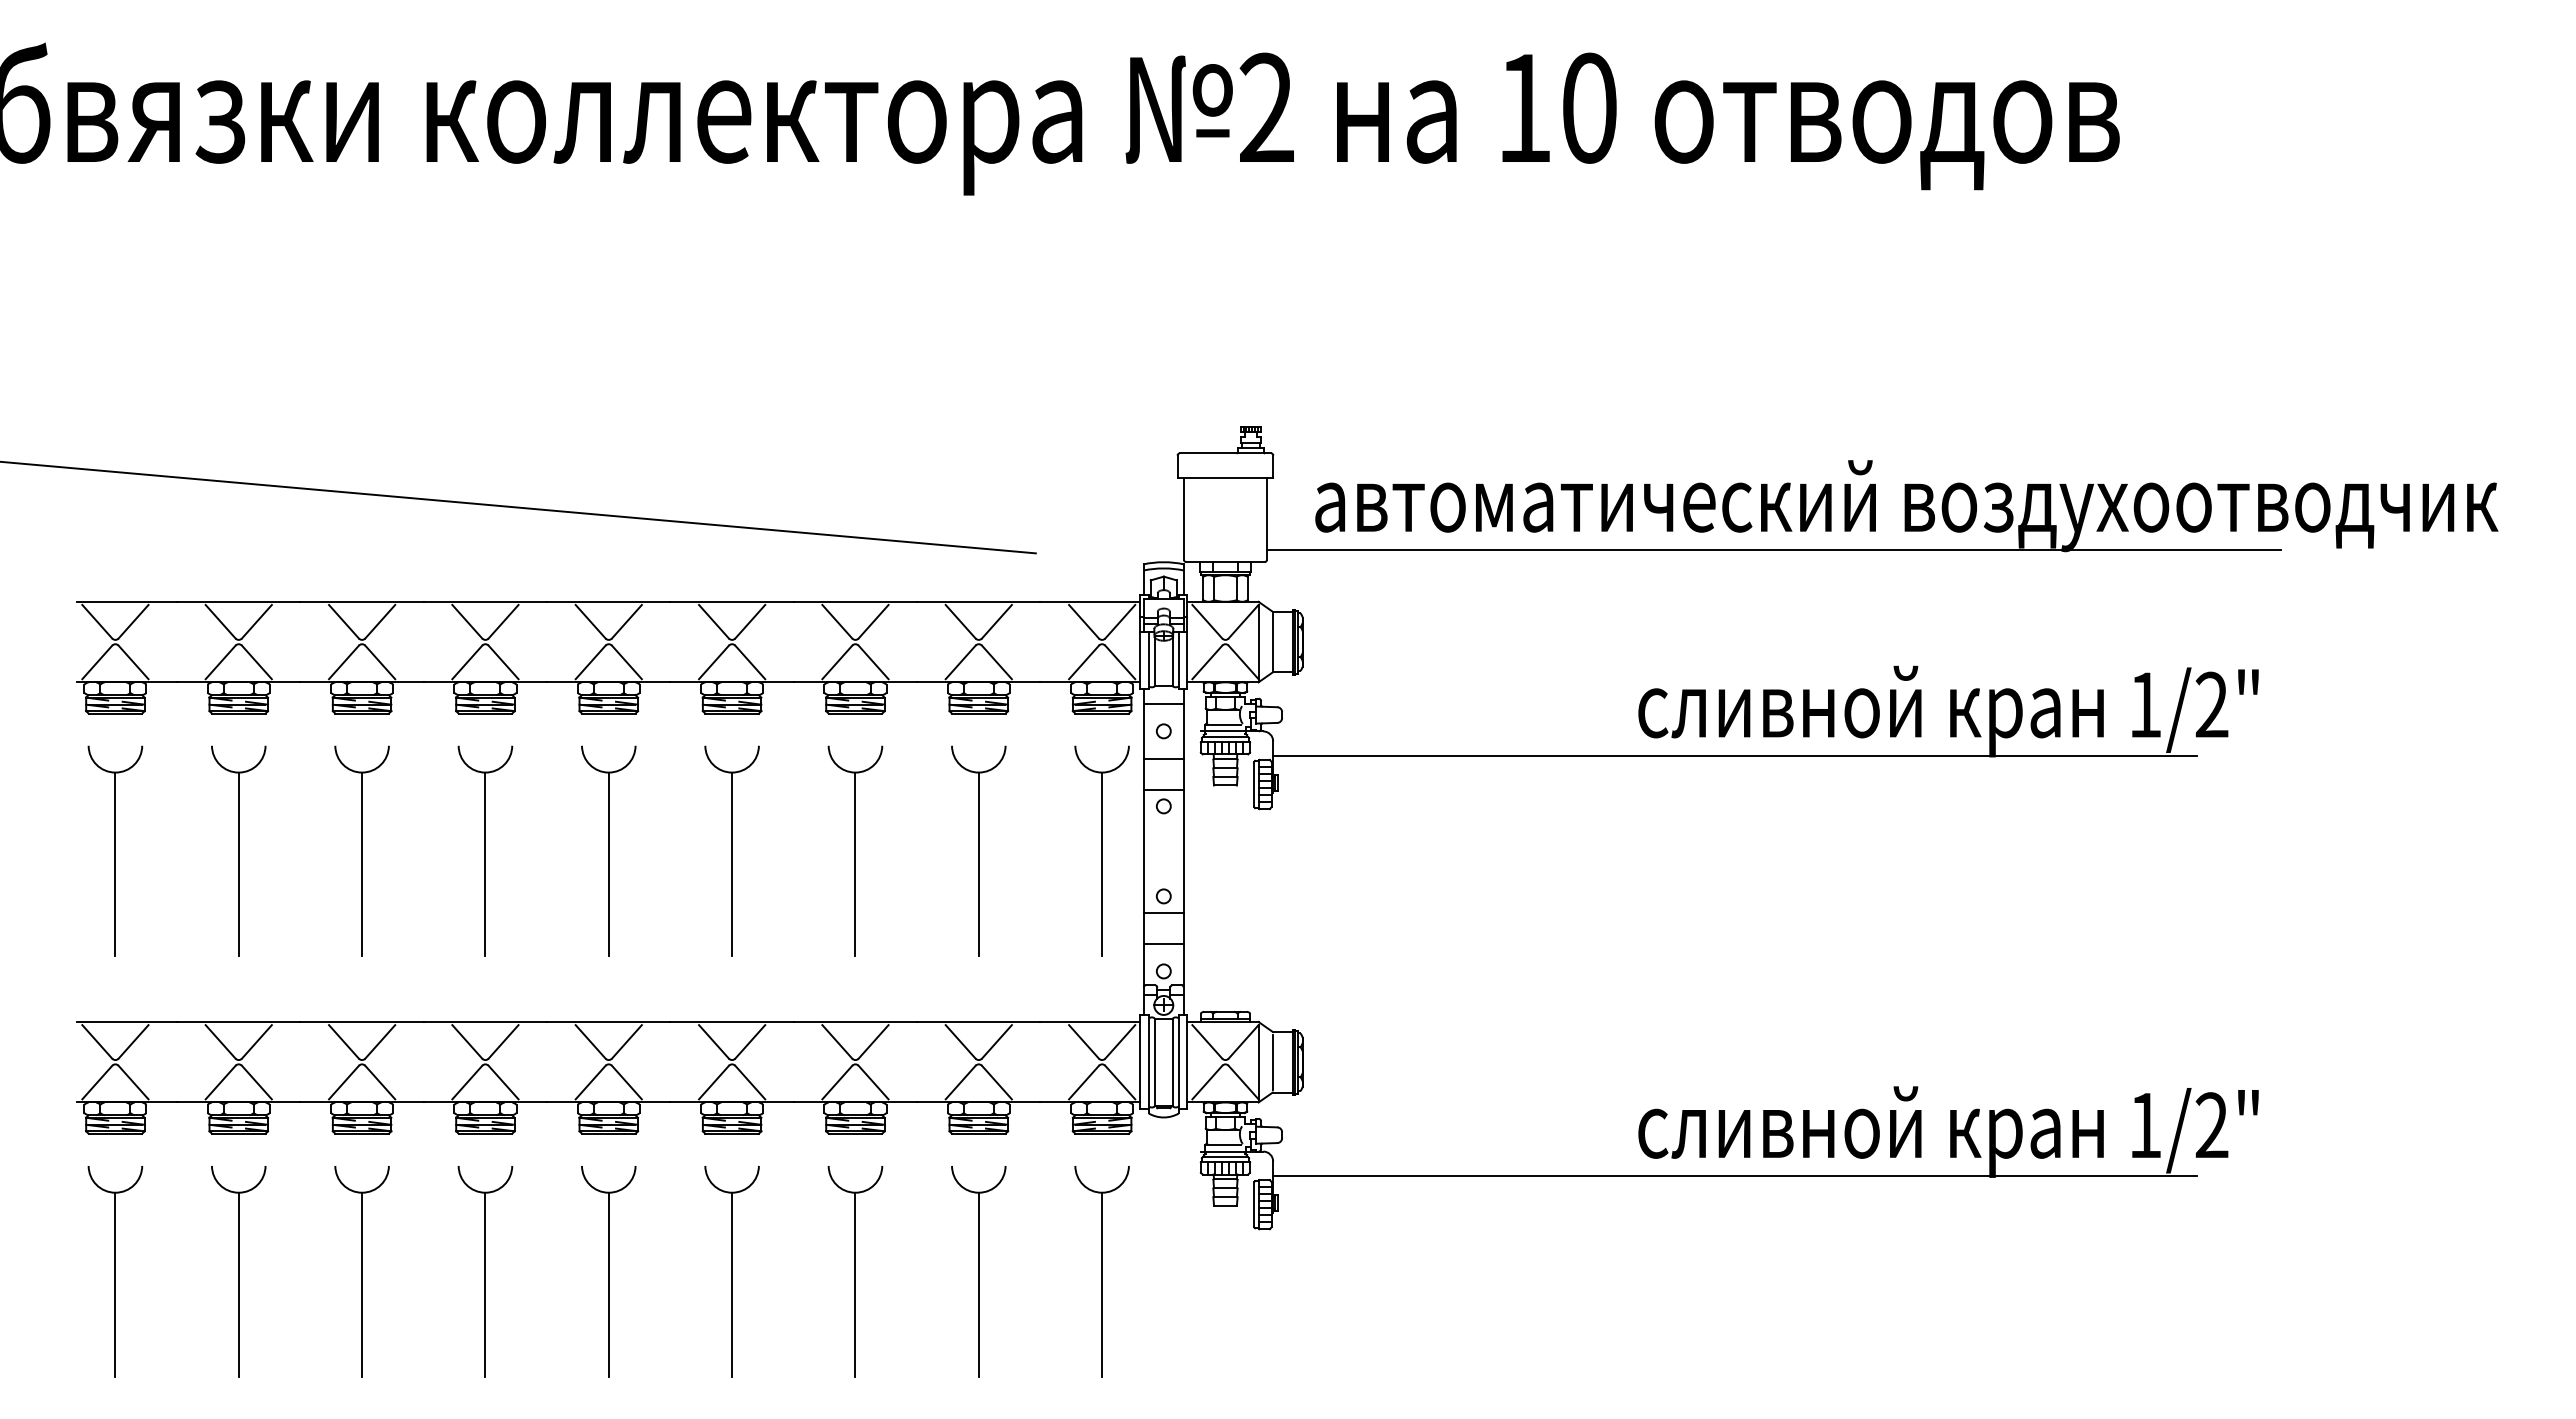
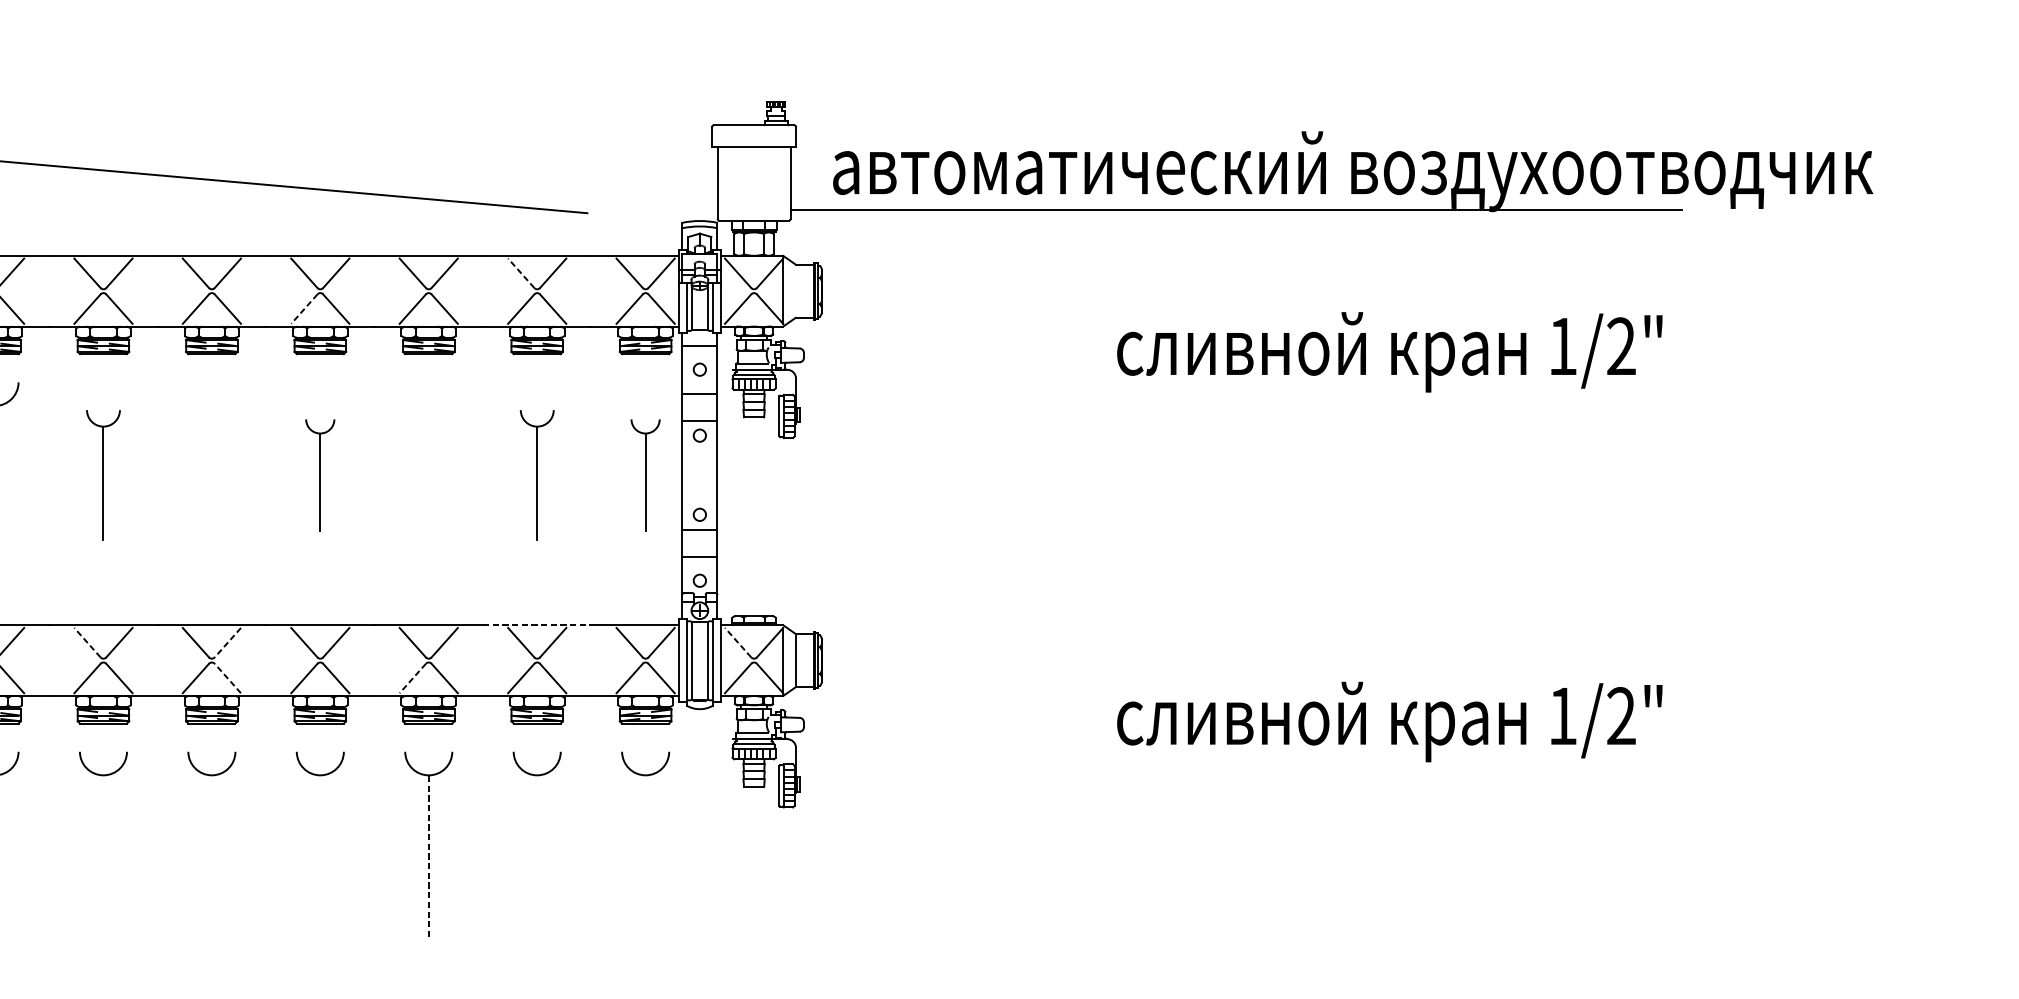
line: (960, 621) -> (521, 273), solid -> dashed
line: (1272, 641) -> (795, 290), removed
line: (713, 662) -> (303, 309), solid -> dashed
line: (1734, 755) -> (1201, 390), removed
part: (485, 850) -> (103, 474), size x0.7
part: (608, 850) -> (211, 474), removed
part: (731, 850) -> (319, 474), size x0.6
part: (855, 850) -> (428, 474), removed
part: (978, 850) -> (536, 474), size x0.7
part: (1101, 850) -> (645, 474), size x0.6
line: (978, 1021) -> (536, 624), solid -> dashed
line: (466, 1041) -> (86, 642), solid -> dashed
line: (1207, 1041) -> (738, 642), solid -> dashed
line: (626, 1042) -> (227, 643), solid -> dashed
line: (626, 1082) -> (227, 678), solid -> dashed
line: (836, 1082) -> (412, 678), solid -> dashed
line: (1734, 1176) -> (1201, 761), removed
line: (485, 1284) -> (103, 856), removed
line: (608, 1284) -> (211, 856), removed
line: (732, 1284) -> (320, 856), removed
line: (855, 1284) -> (428, 856), solid -> dashed
line: (978, 1284) -> (536, 856), removed
line: (1102, 1284) -> (645, 856), removed

